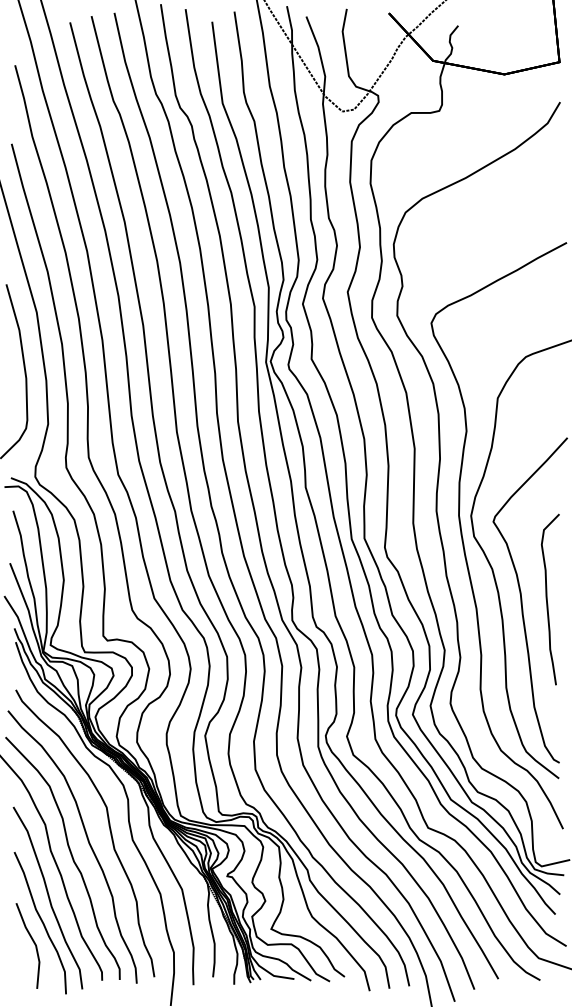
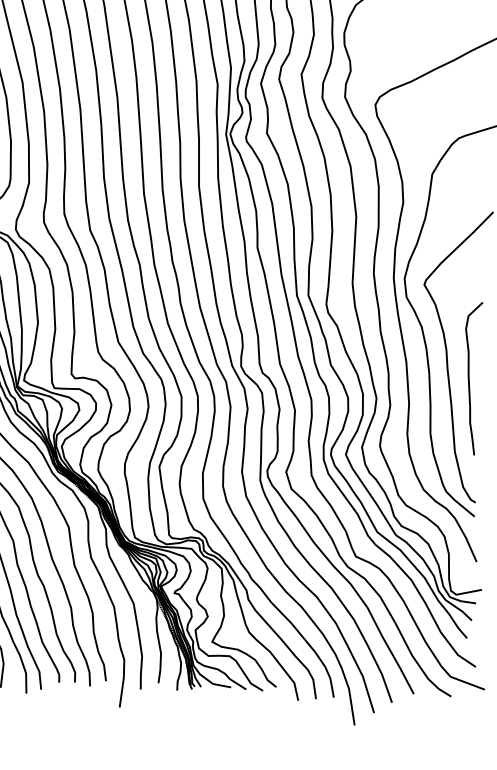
part: (549, 599) -> (471, 378), moved

